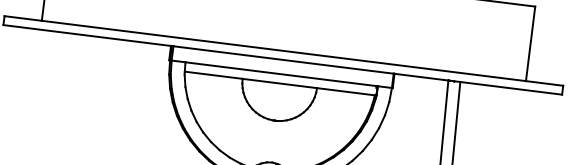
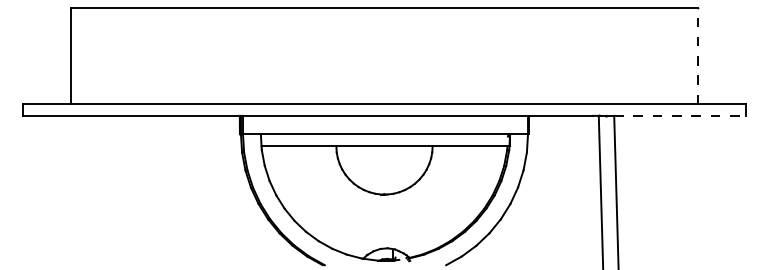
line: (530, 43) -> (697, 55), solid -> dashed
line: (511, 88) -> (680, 115), solid -> dashed

